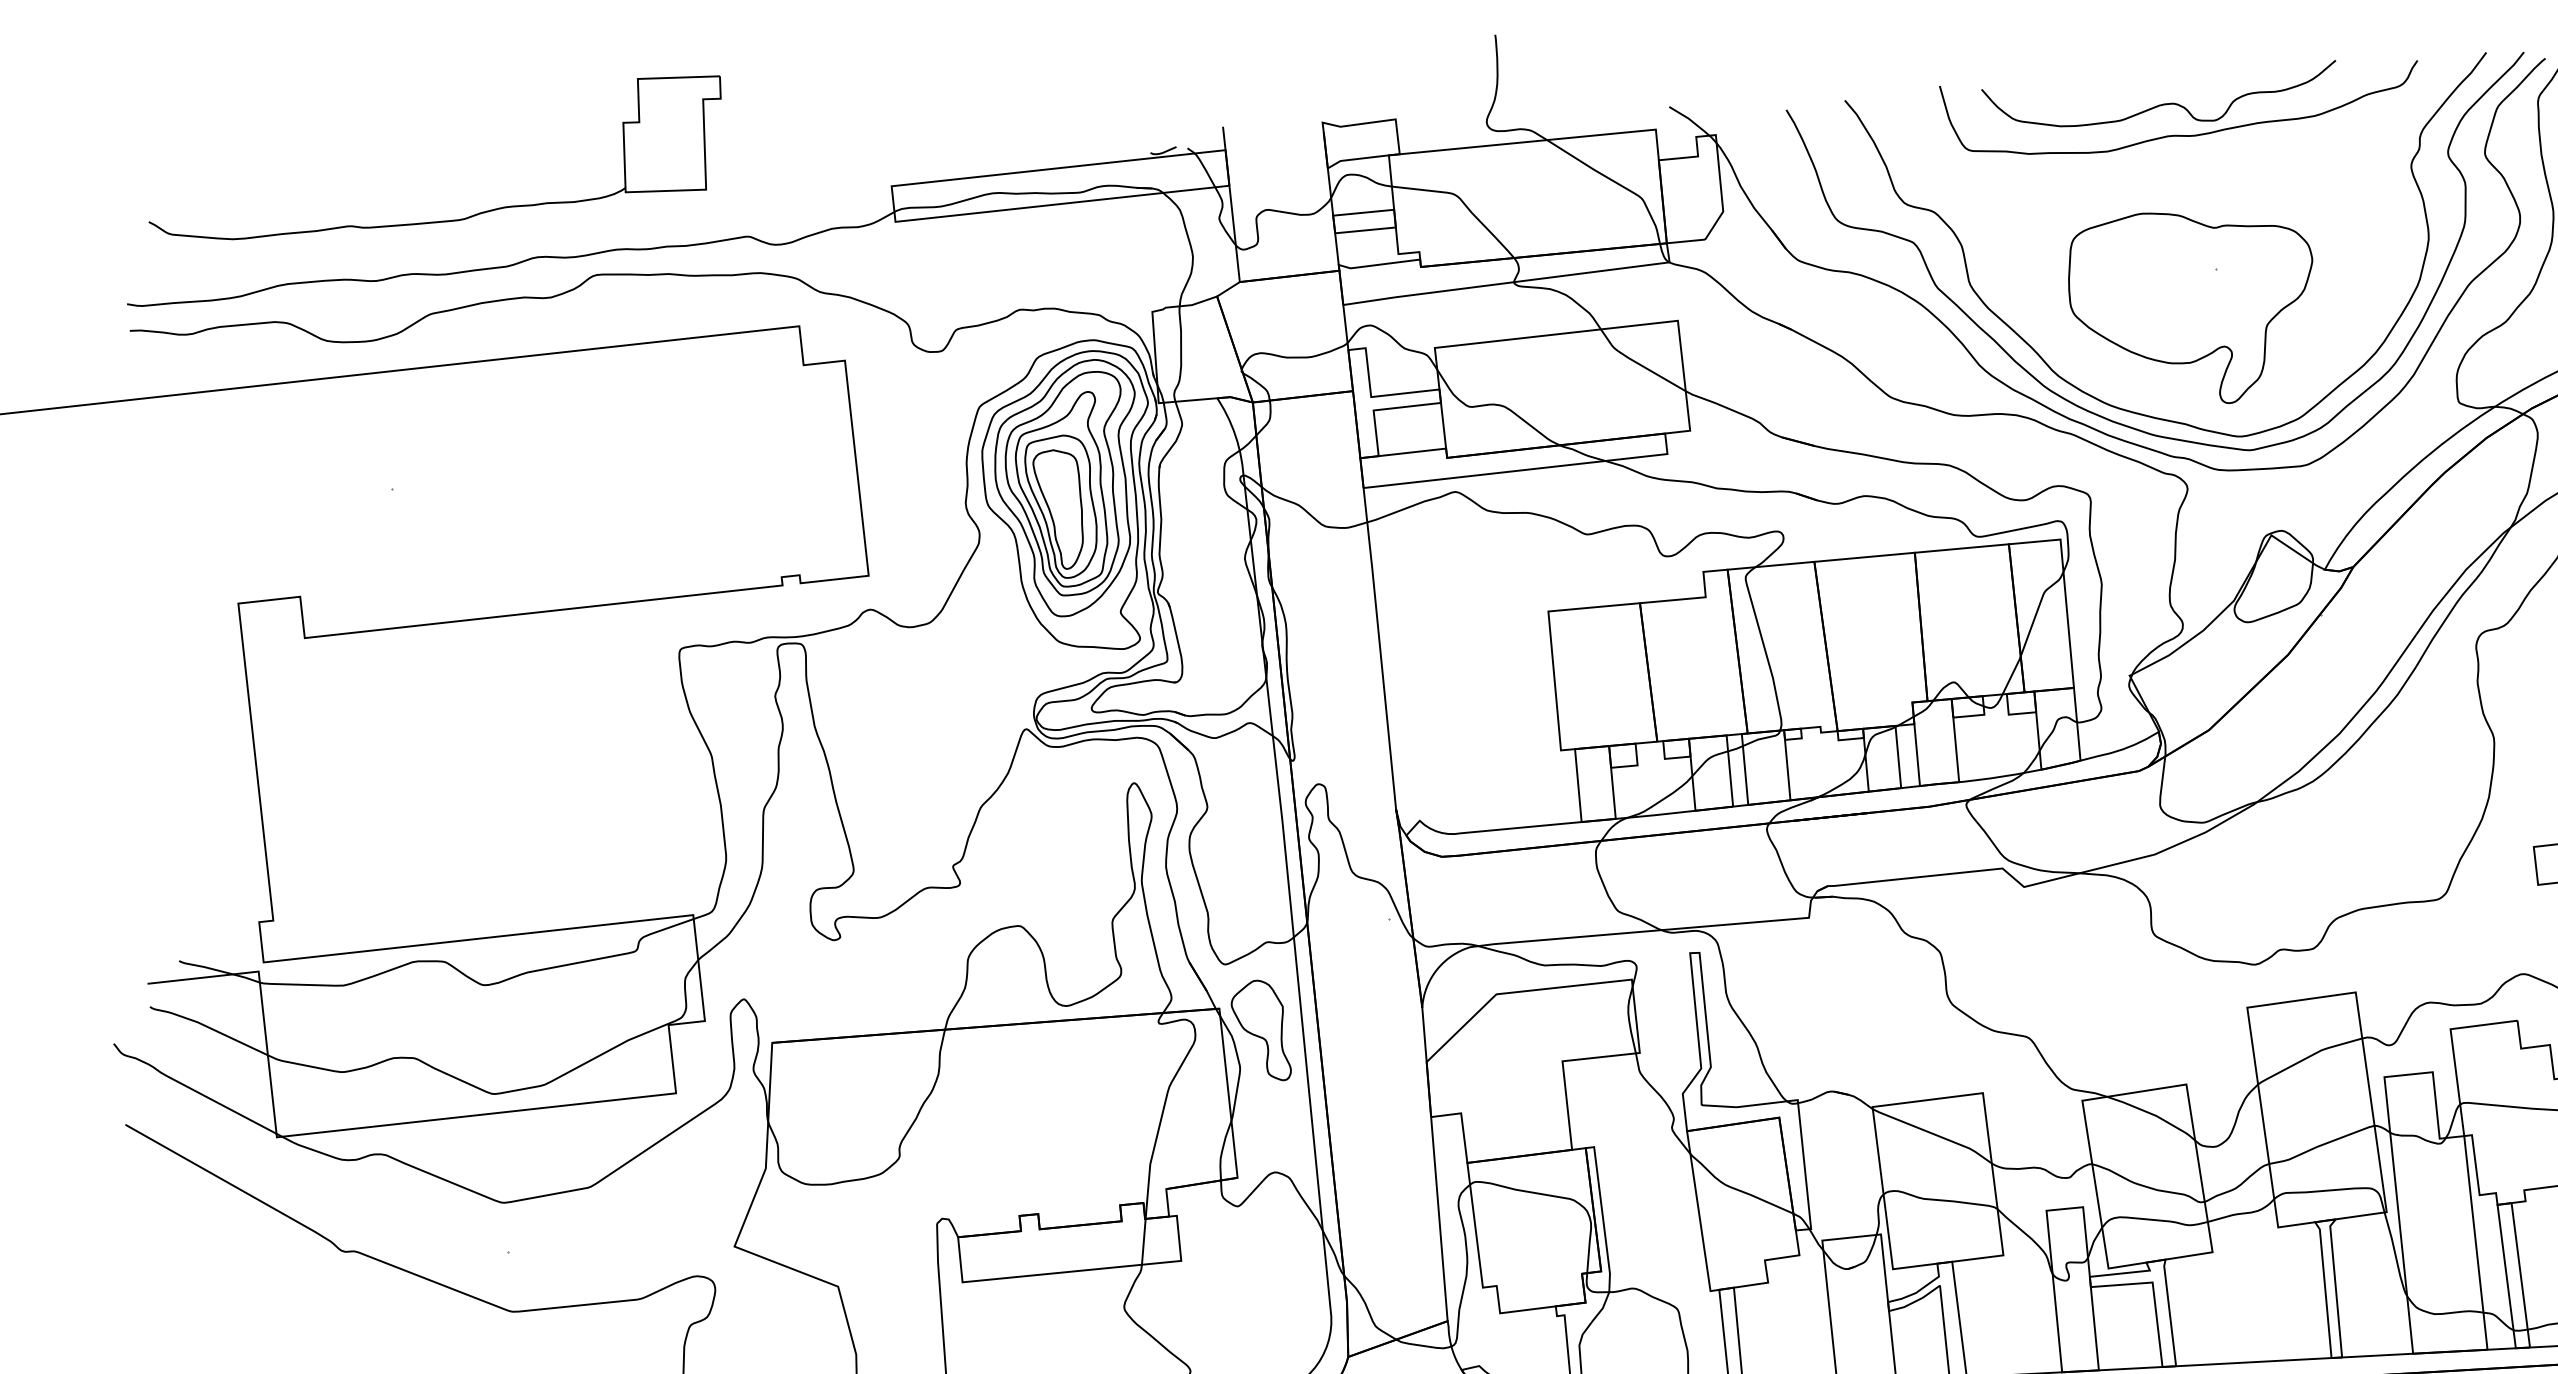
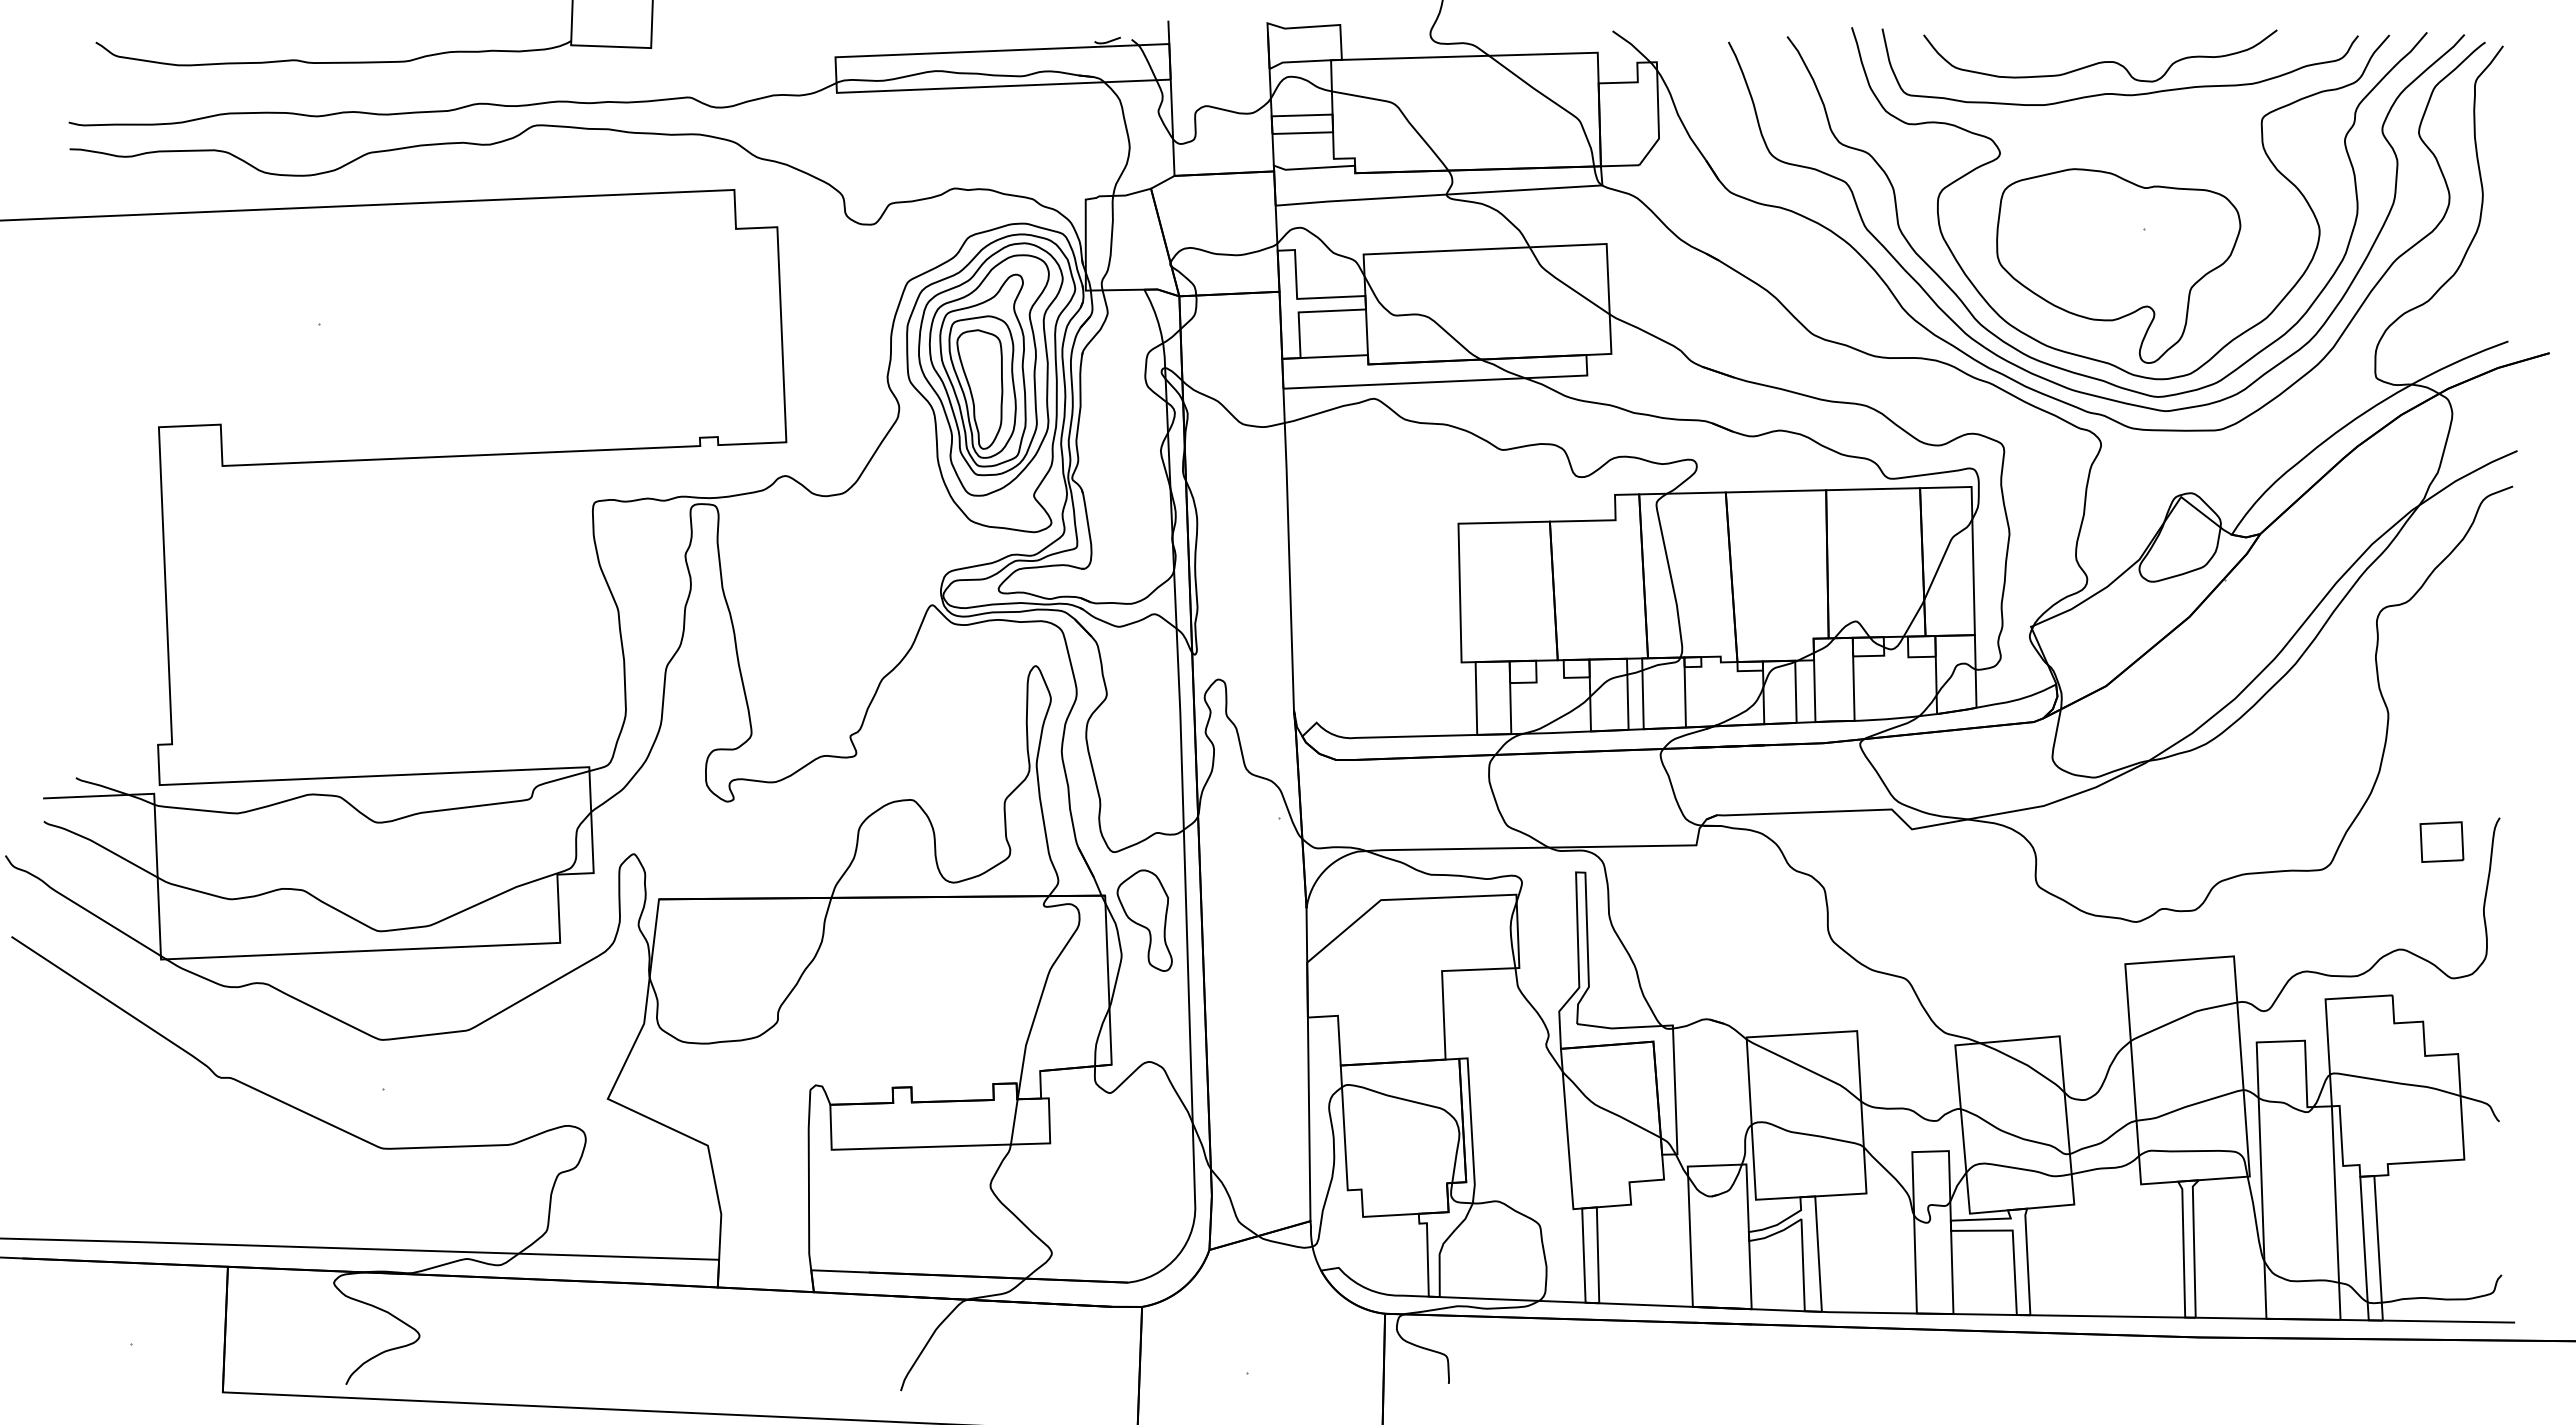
curve: (2066, 205) -> (2000, 155), added

